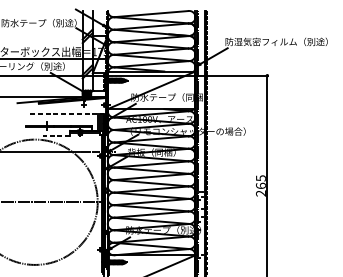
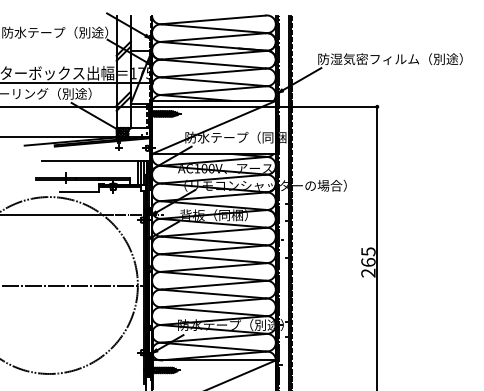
line: (67, 113) -> (95, 160), dashed -> solid
line: (56, 136) -> (79, 192), dashed -> solid

